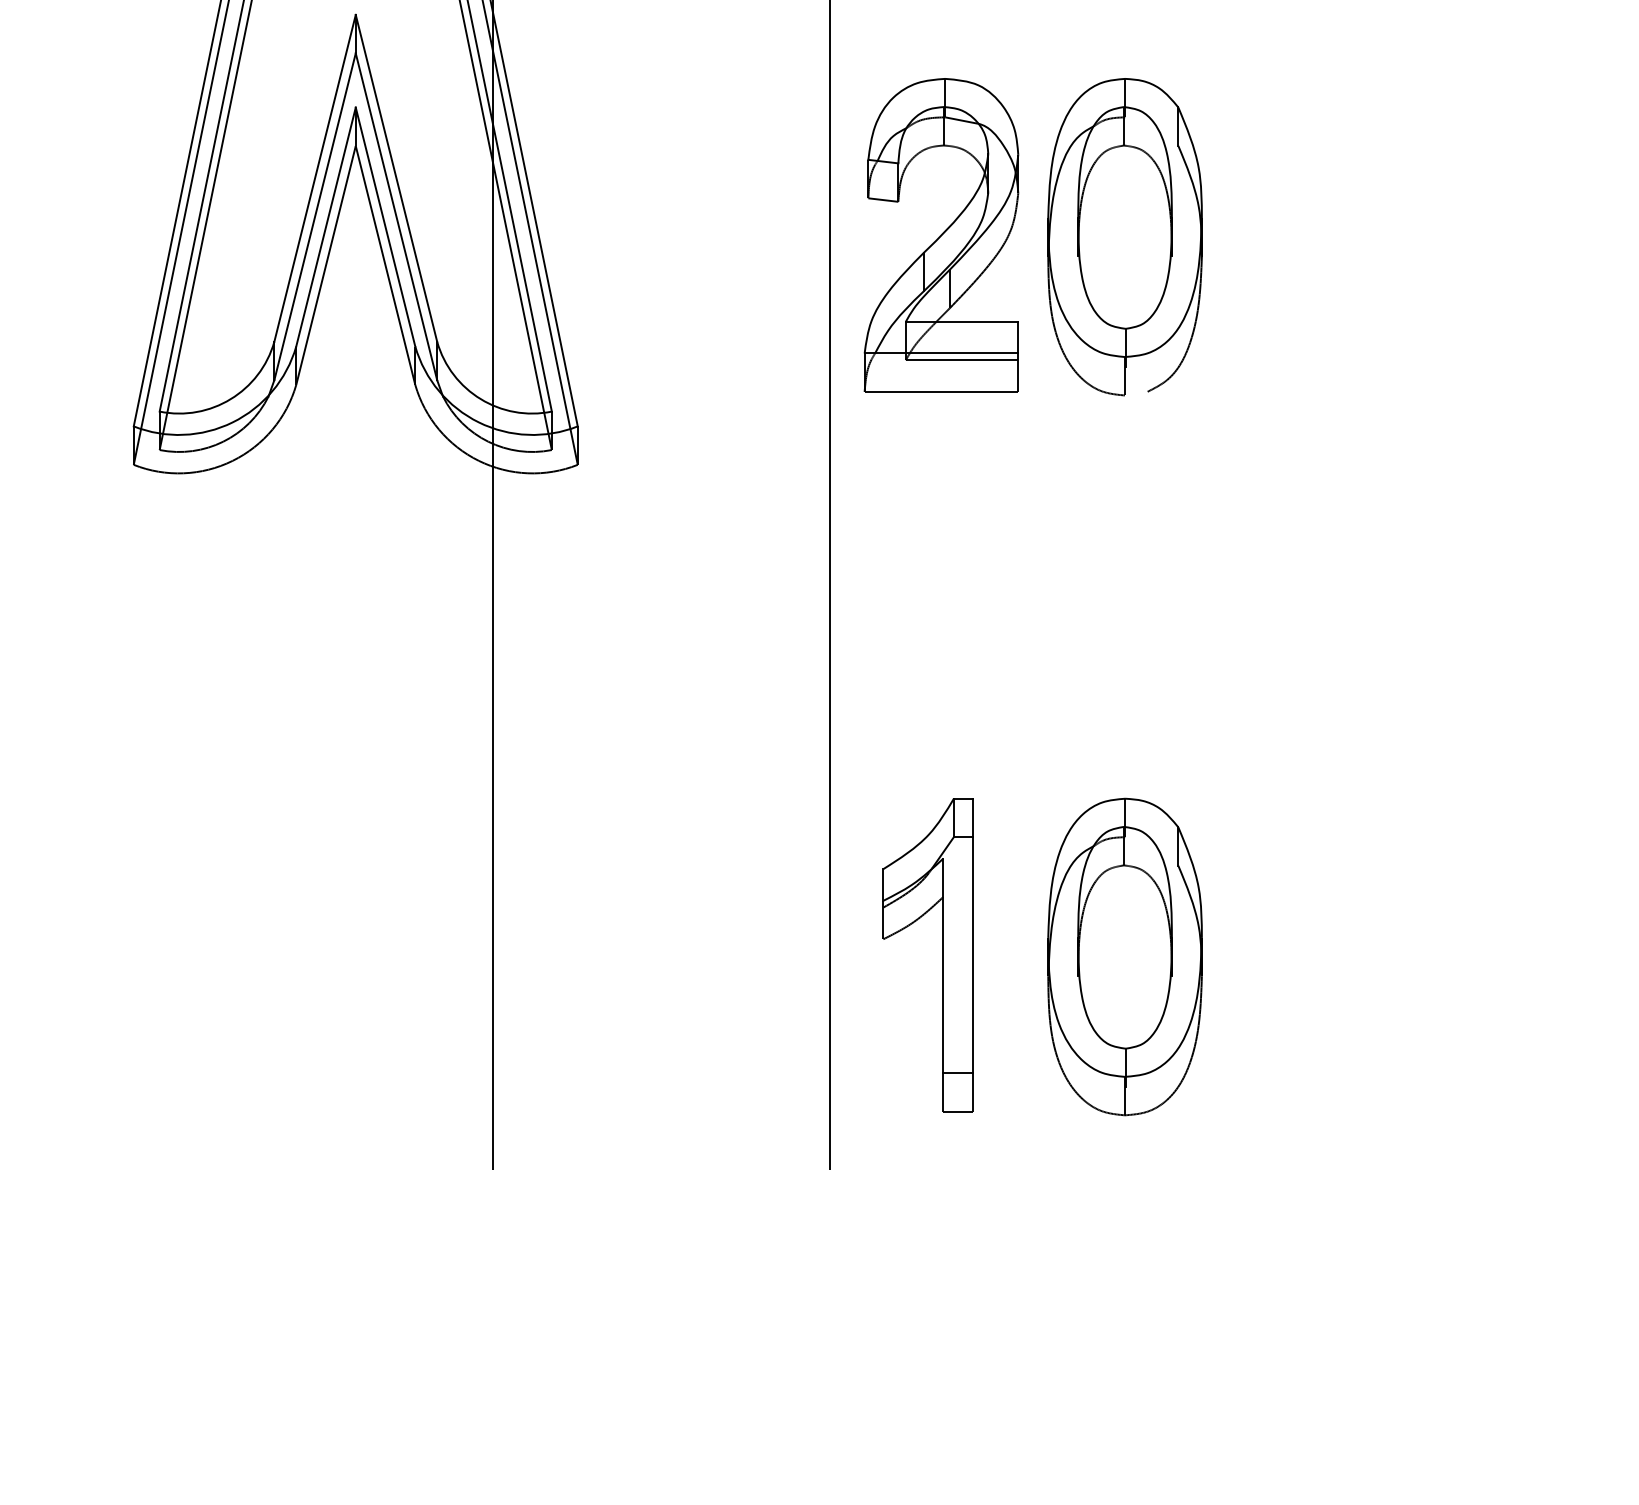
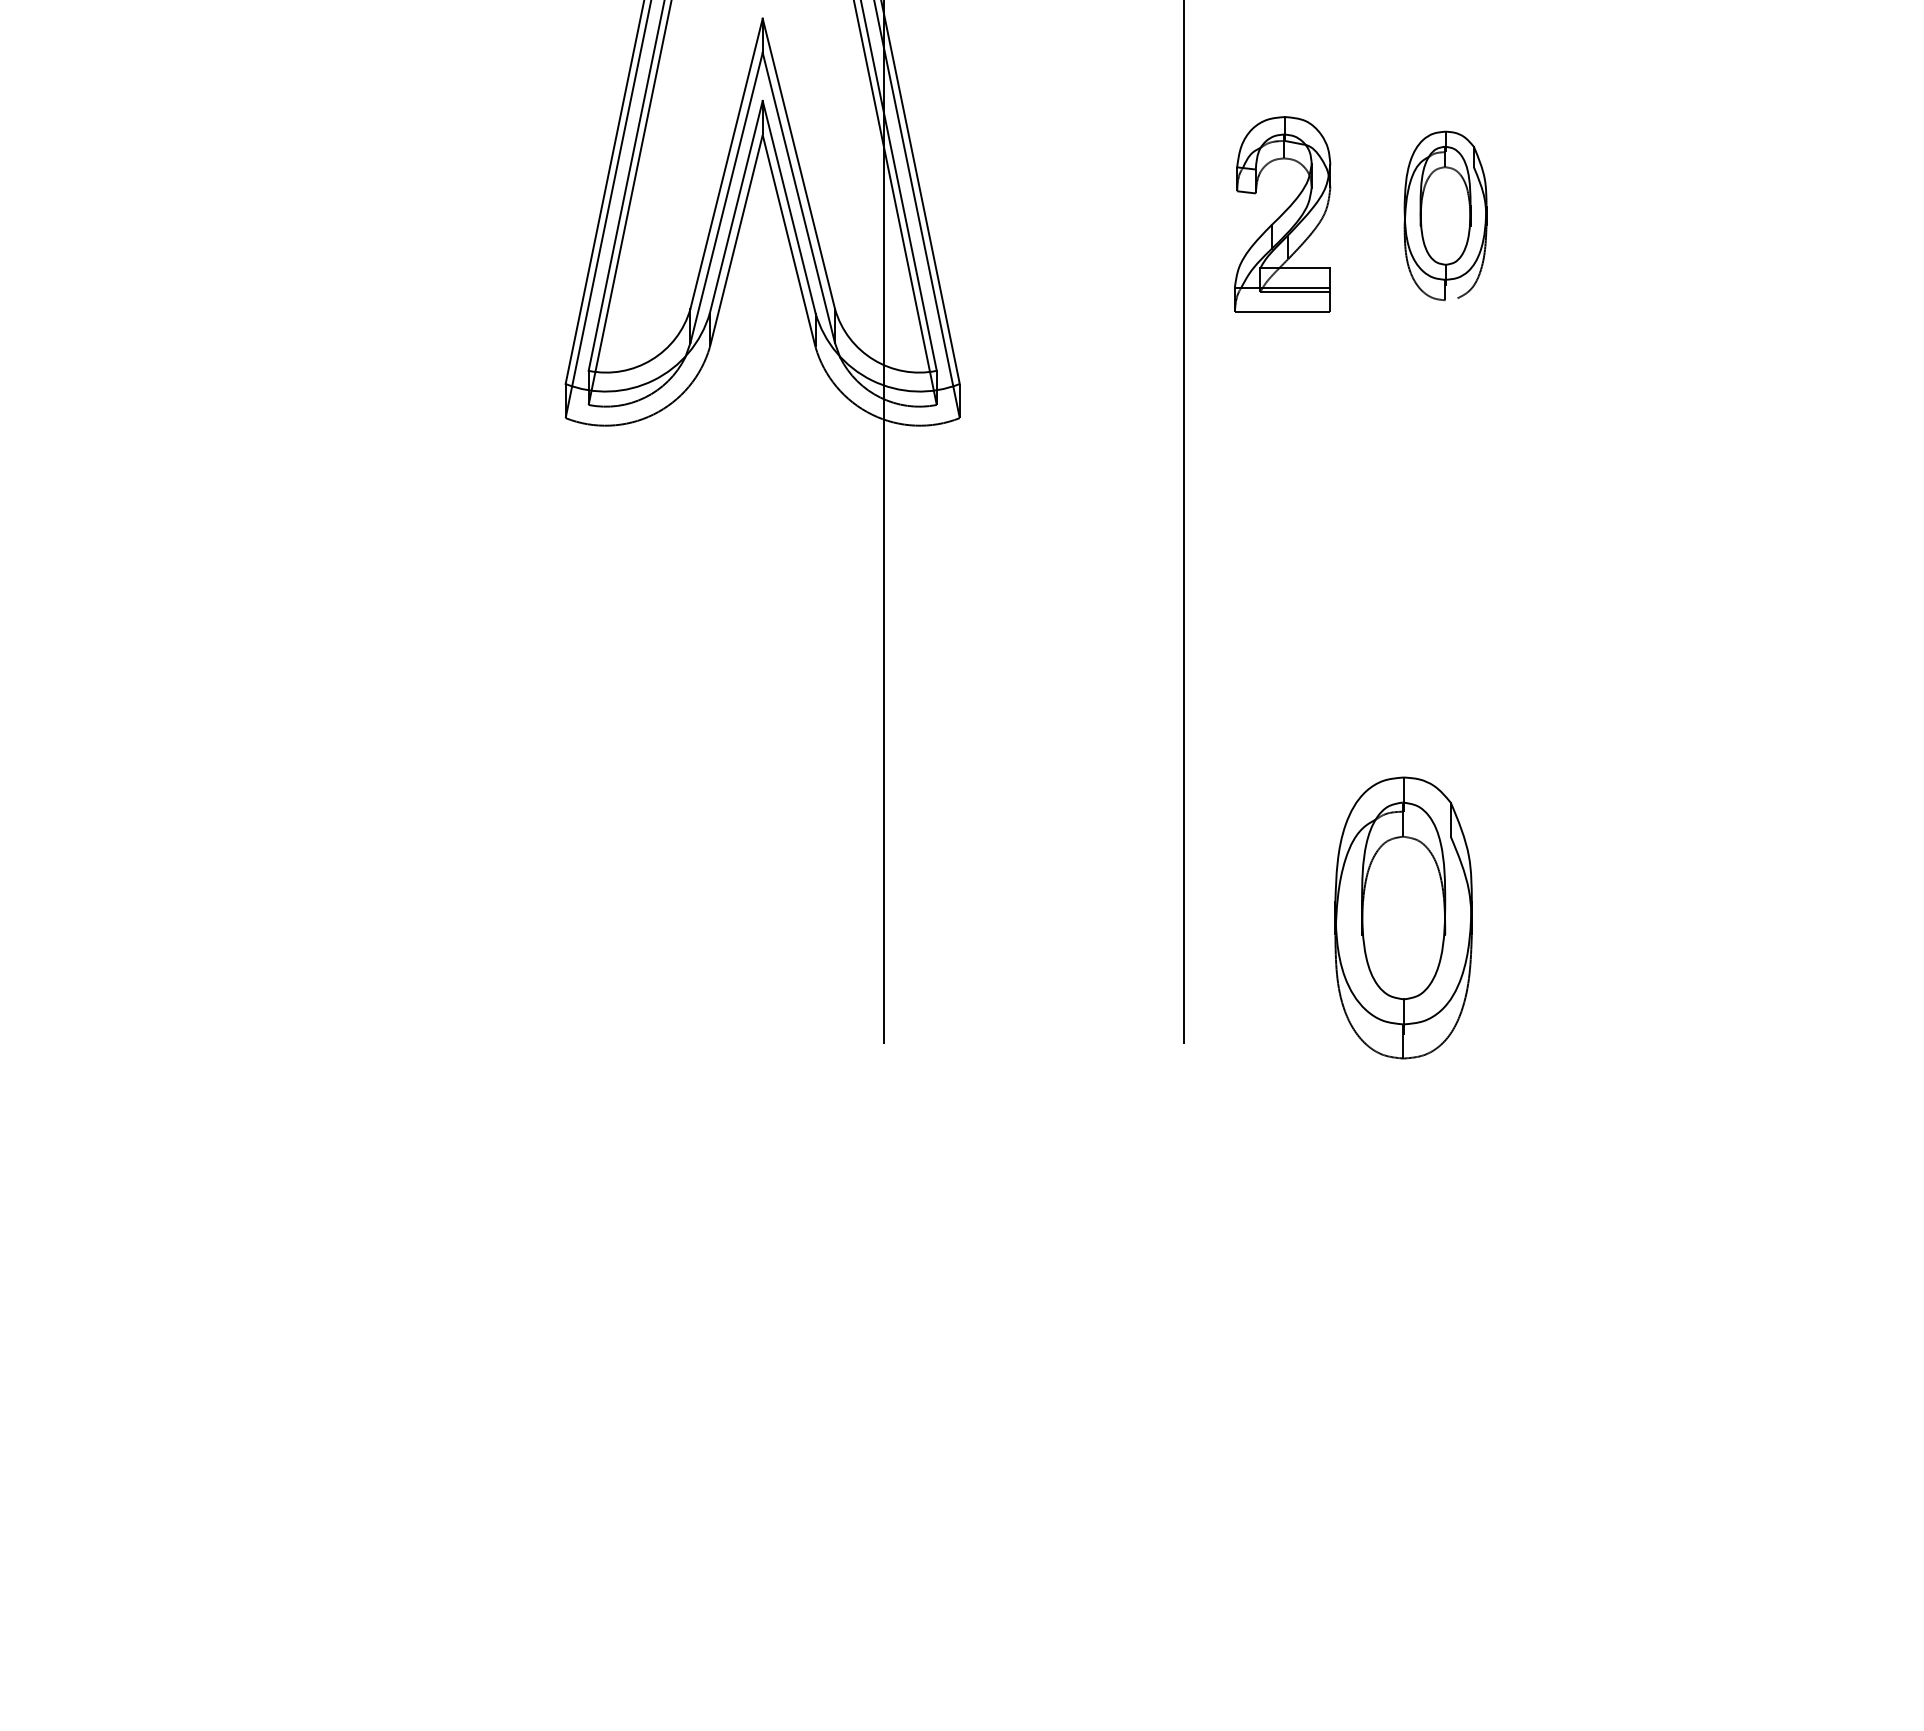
part: (941, 234) -> (1282, 213), size x0.7
part: (1124, 236) -> (1445, 215), size x0.6
part: (942, 955) -> (1283, 853), removed
part: (1124, 956) -> (1403, 917), moved

